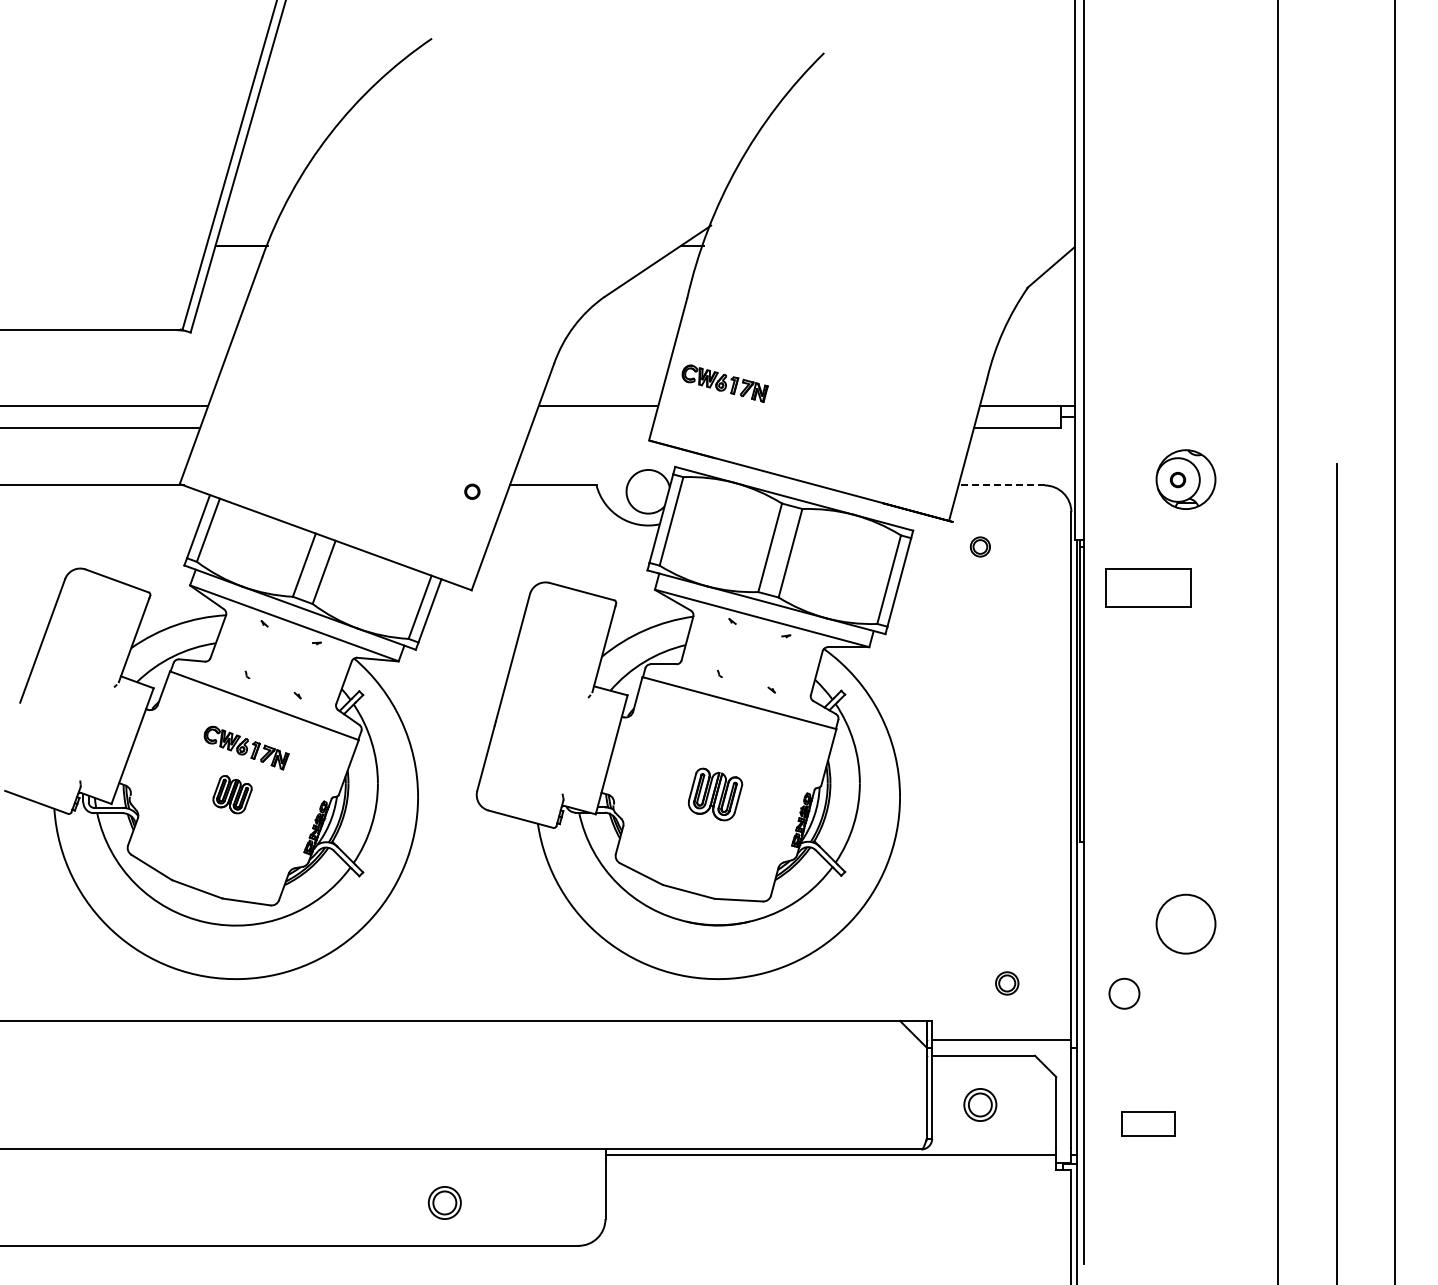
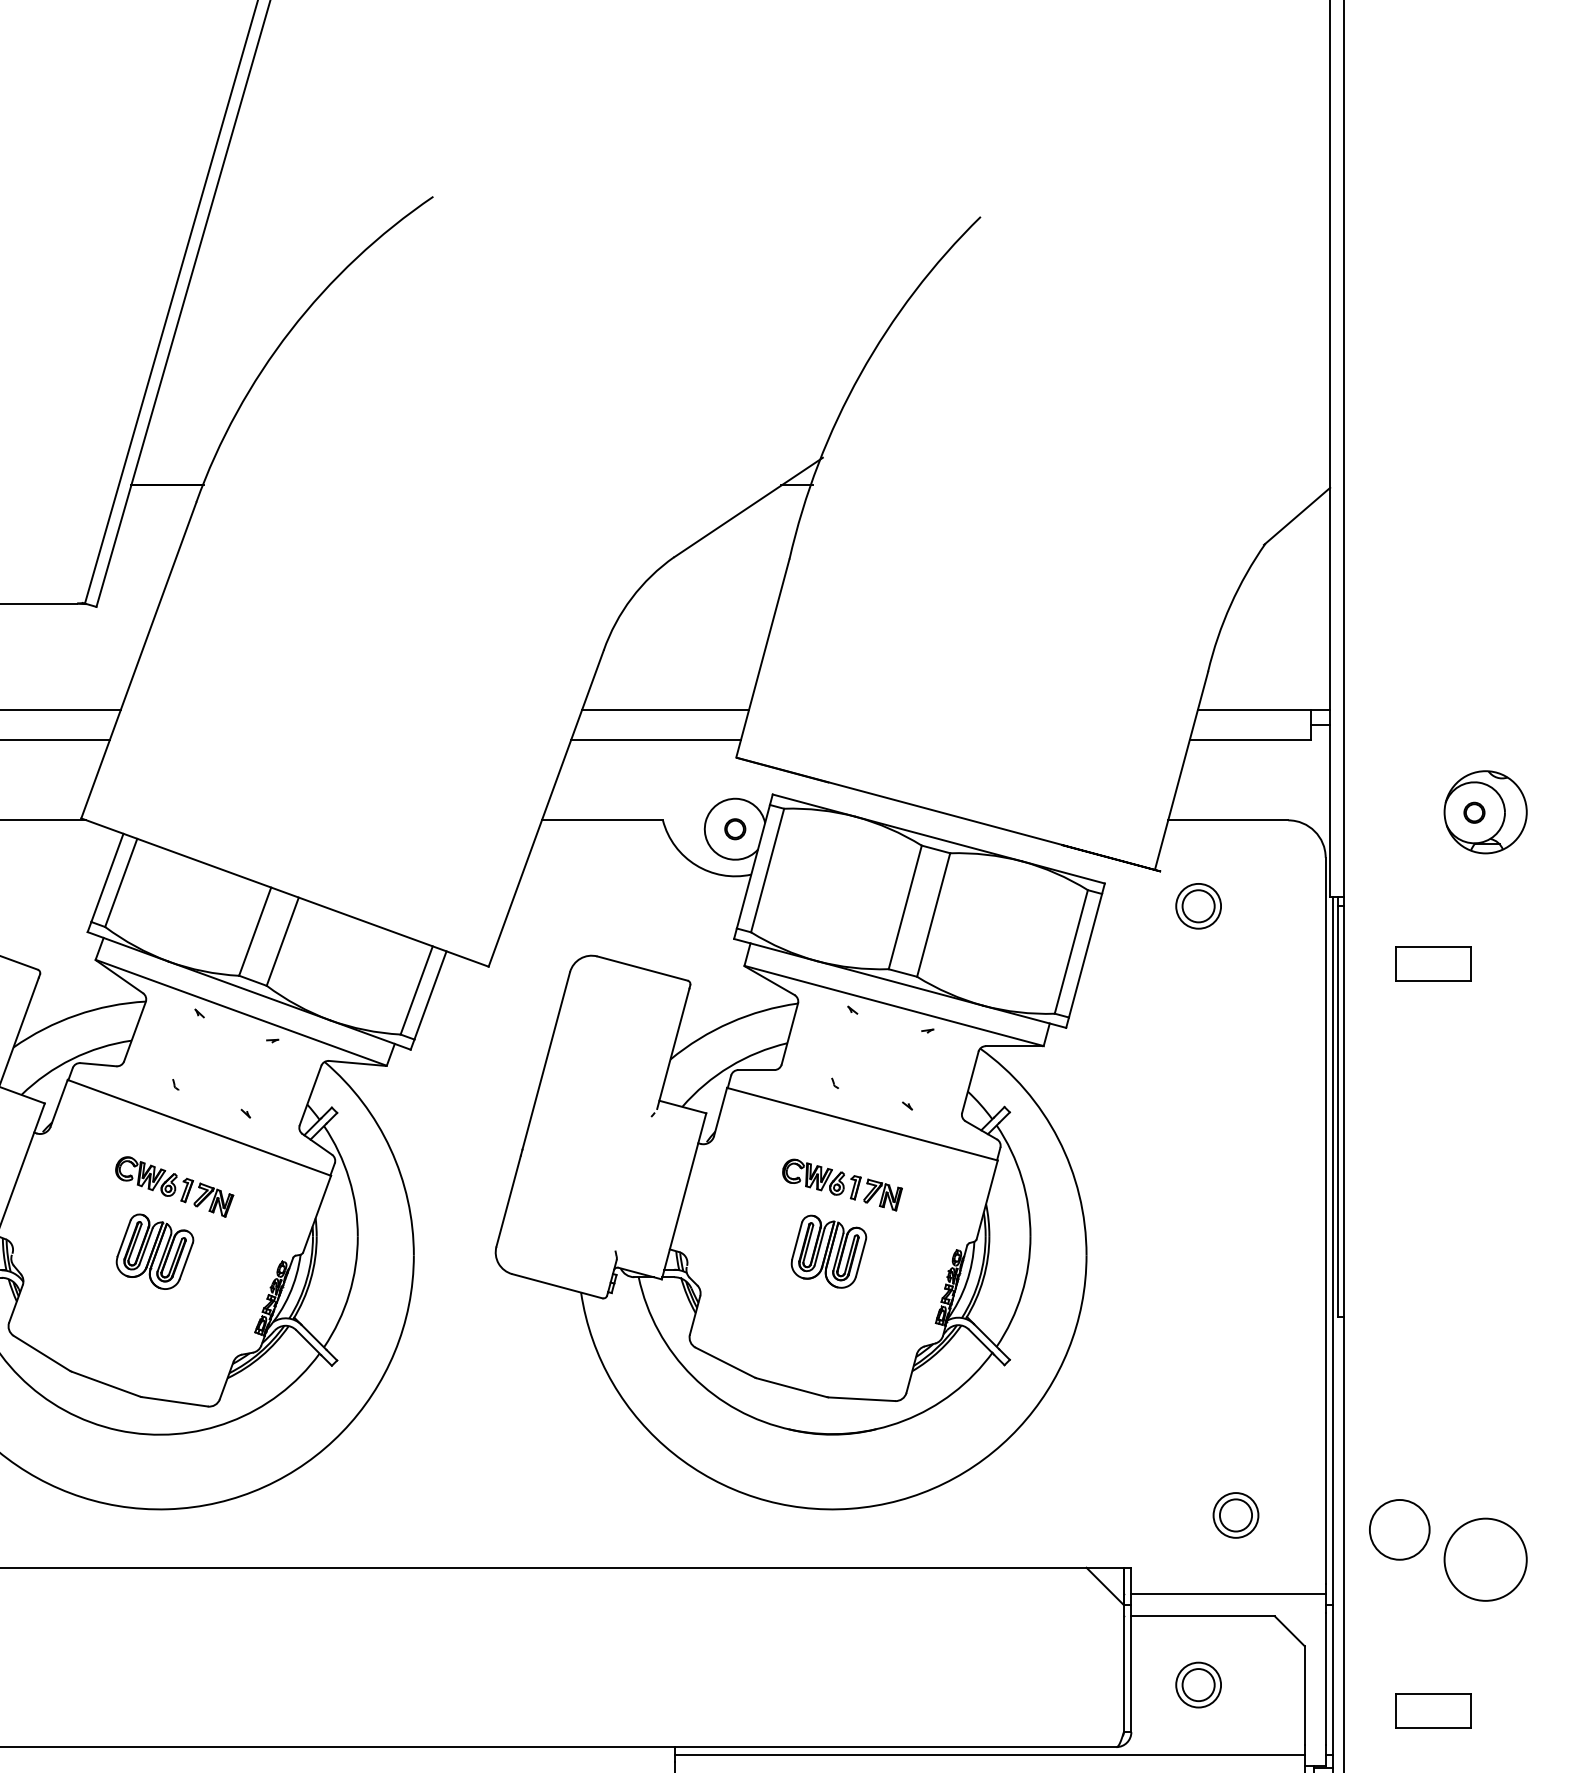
part: (724, 383) -> (841, 1184), moved
line: (591, 427) -> (655, 739), added
line: (1001, 485) -> (1228, 820), dashed -> solid
circle: (472, 491) -> (735, 828), moved
part: (980, 546) -> (1198, 905), size x1.67
part: (1148, 587) -> (1433, 962), size x0.62
part: (232, 794) -> (154, 1251), size x1.43
circle: (1185, 923) -> (1484, 1558), moved
part: (1007, 983) -> (1236, 1515), size x1.43
circle: (1124, 993) -> (1399, 1529), size x1.43

